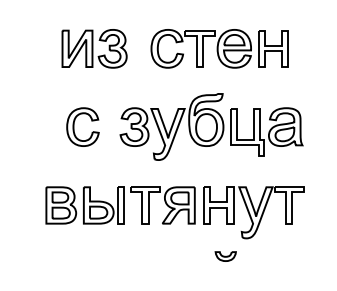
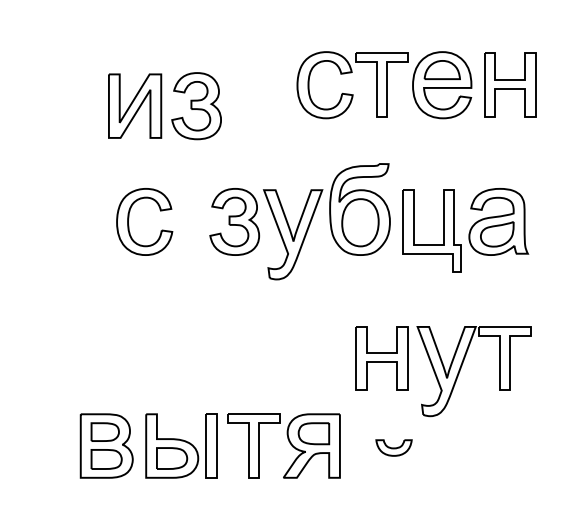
part: (94, 48) -> (164, 105), moved
part: (219, 48) -> (416, 84), moved
part: (120, 205) -> (210, 446), moved

